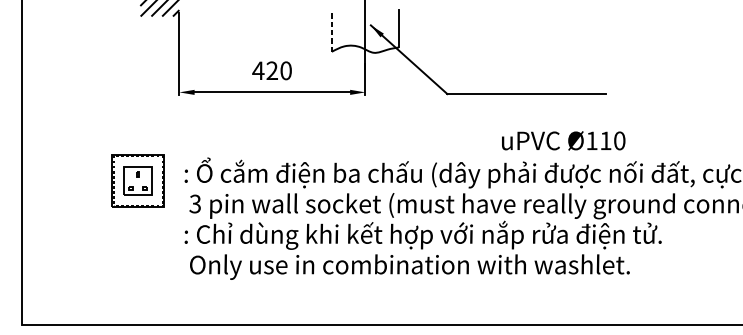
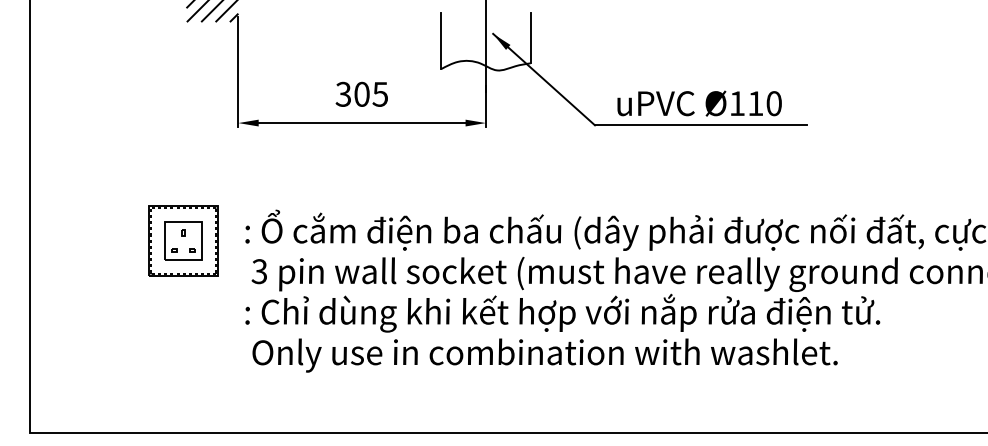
line: (332, 31) -> (441, 41), dashed -> solid
text: (271, 70) -> (361, 93), 420 -> 305
text: (563, 140) -> (699, 103), moved

